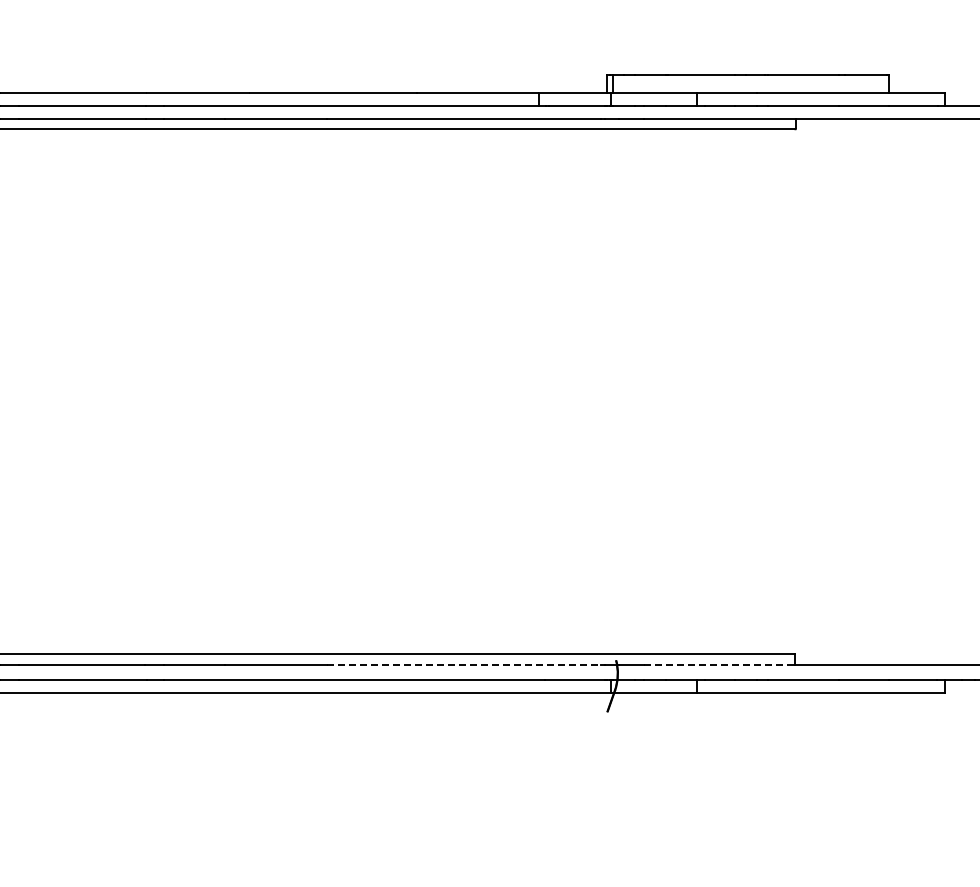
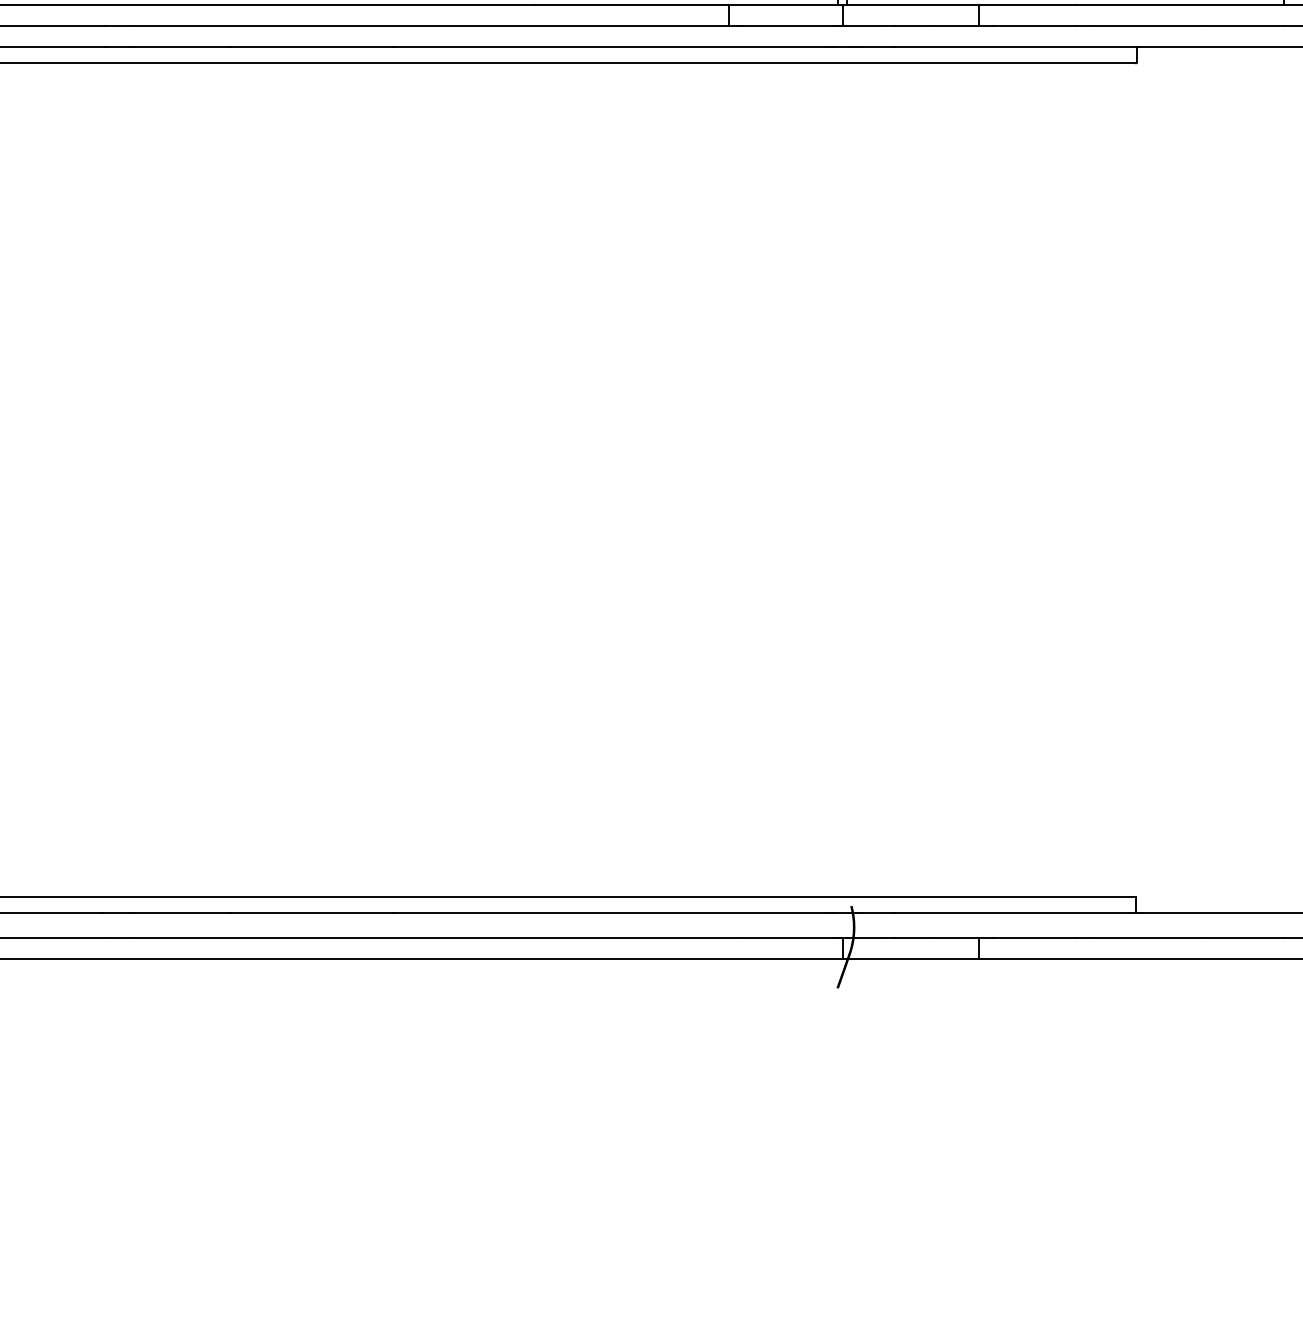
line: (463, 664) -> (609, 912), dashed -> solid
line: (719, 664) -> (1015, 912), dashed -> solid

